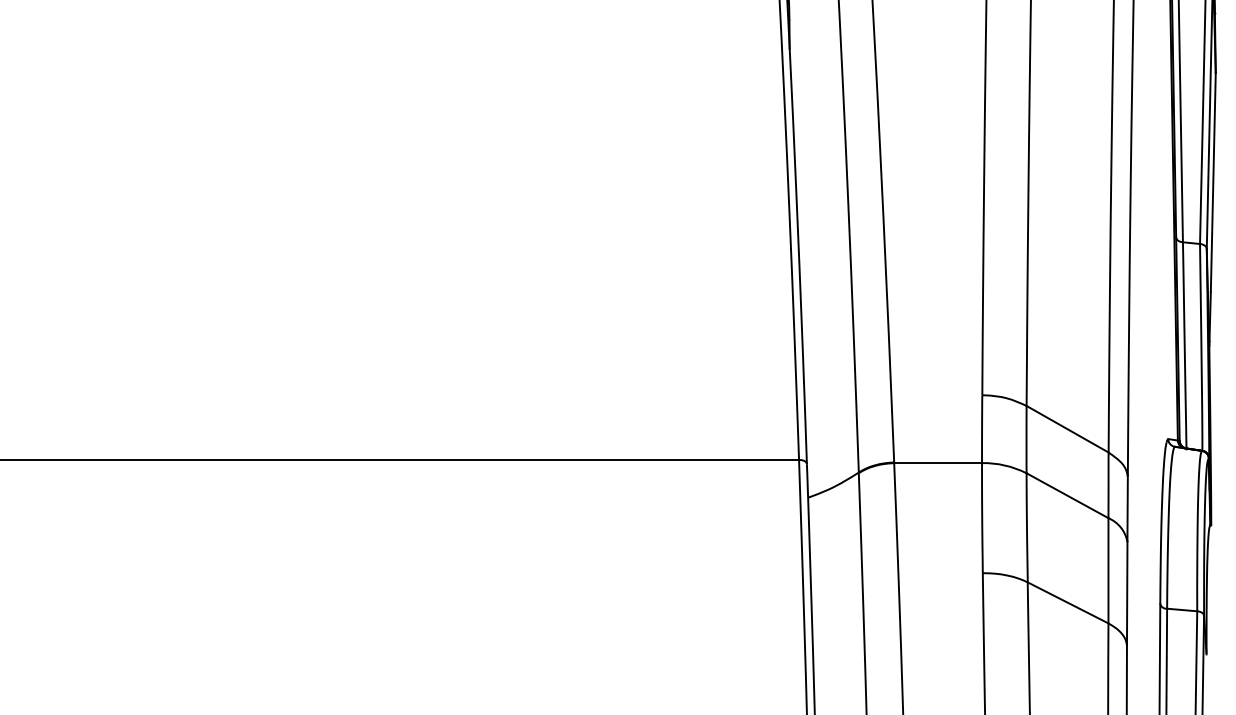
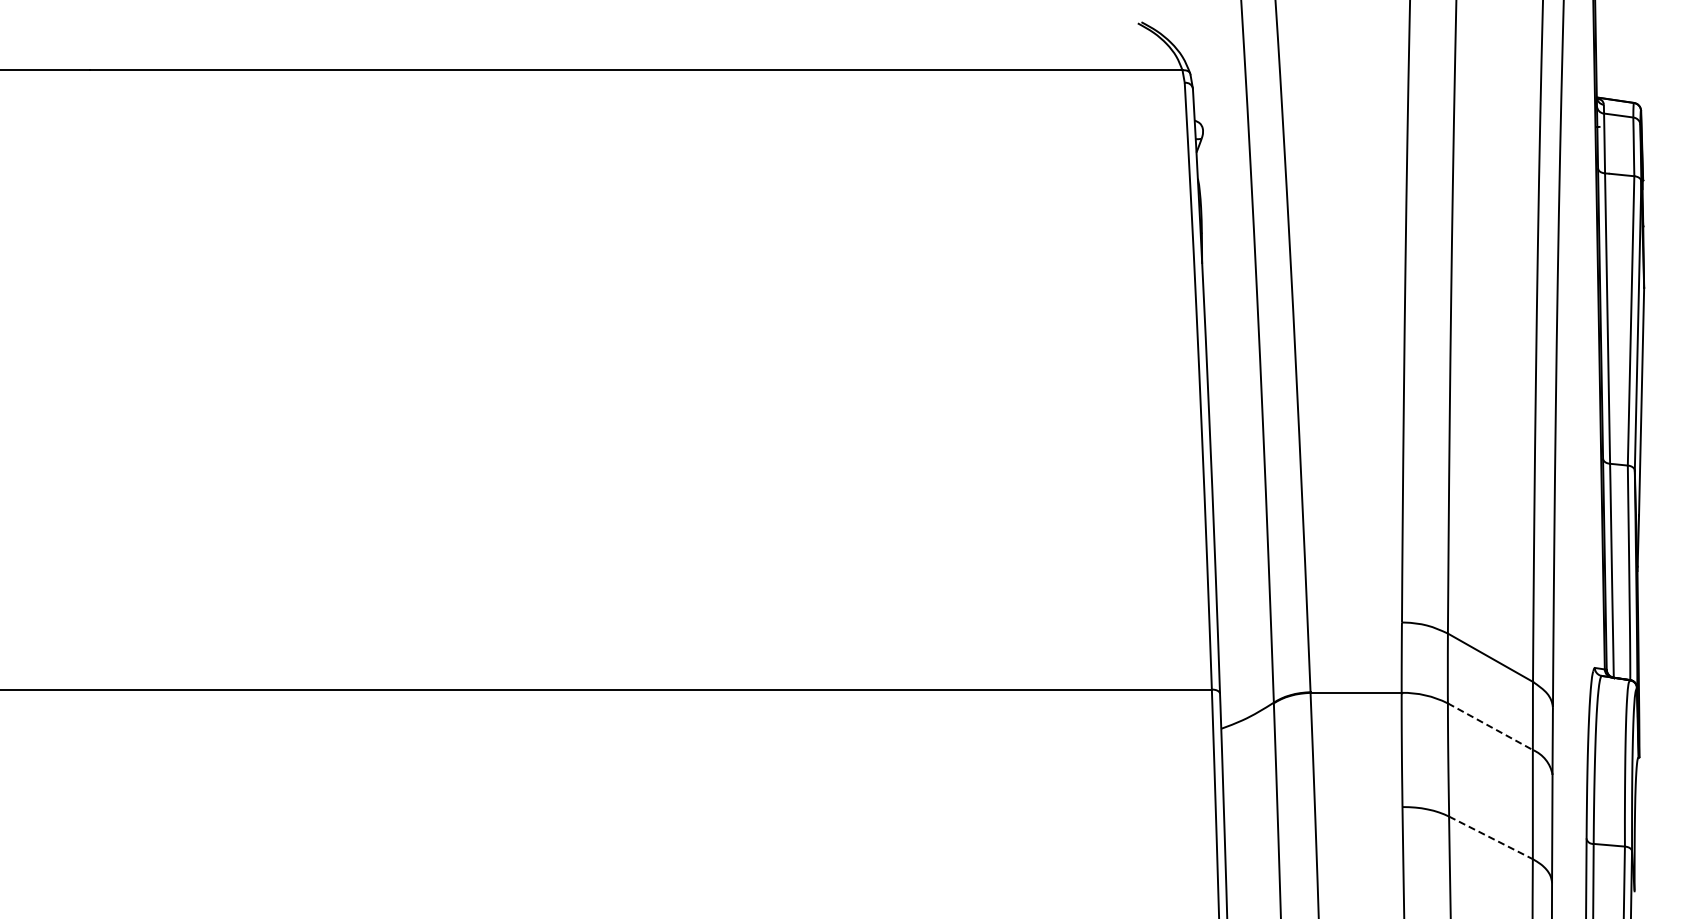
line: (1067, 495) -> (1490, 726), solid -> dashed
line: (1068, 602) -> (1491, 837), solid -> dashed

